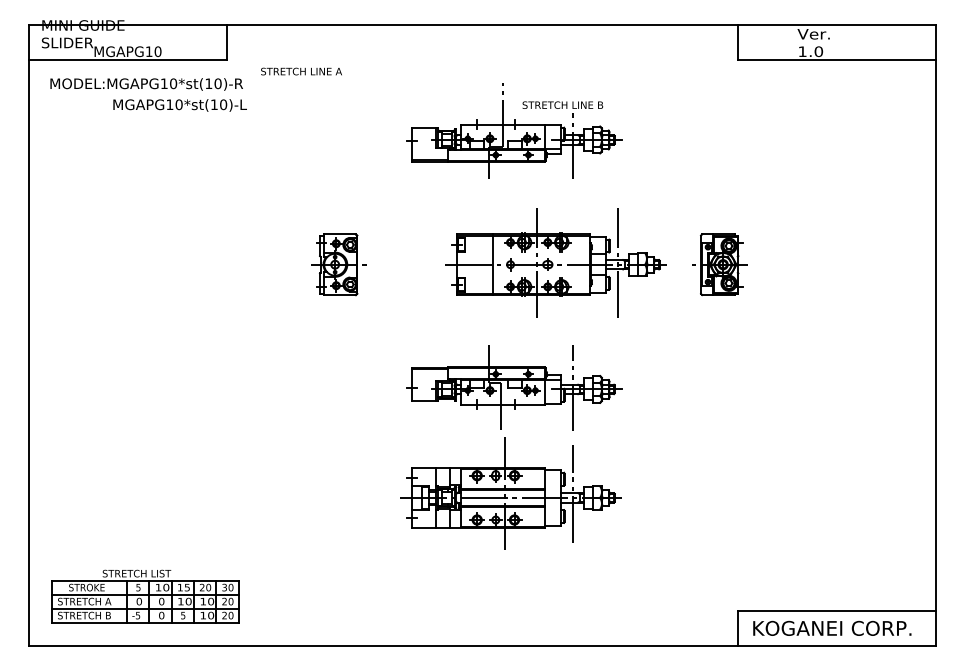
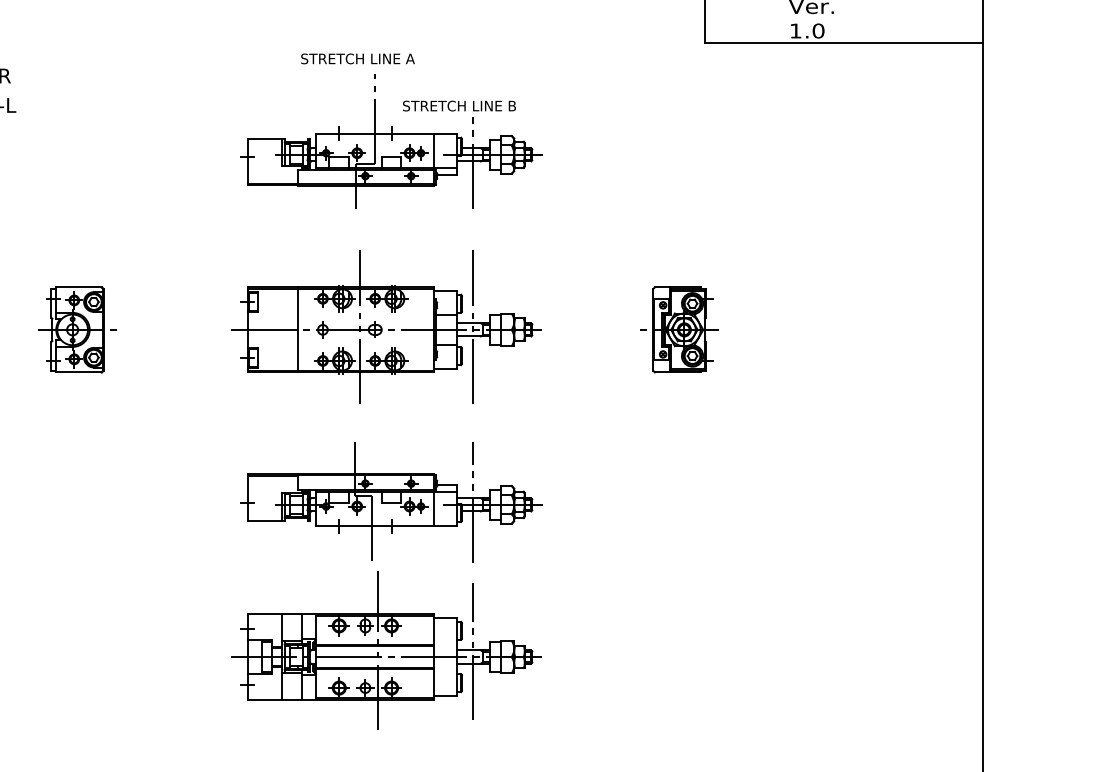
text: (301, 71) -> (357, 58), moved
part: (555, 262) -> (385, 326), moved
part: (338, 264) -> (77, 329), moved

